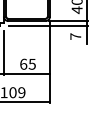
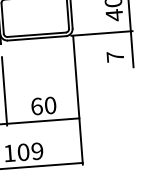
line: (48, 26) -> (71, 44), removed
text: (31, 63) -> (49, 104), 65 -> 60

